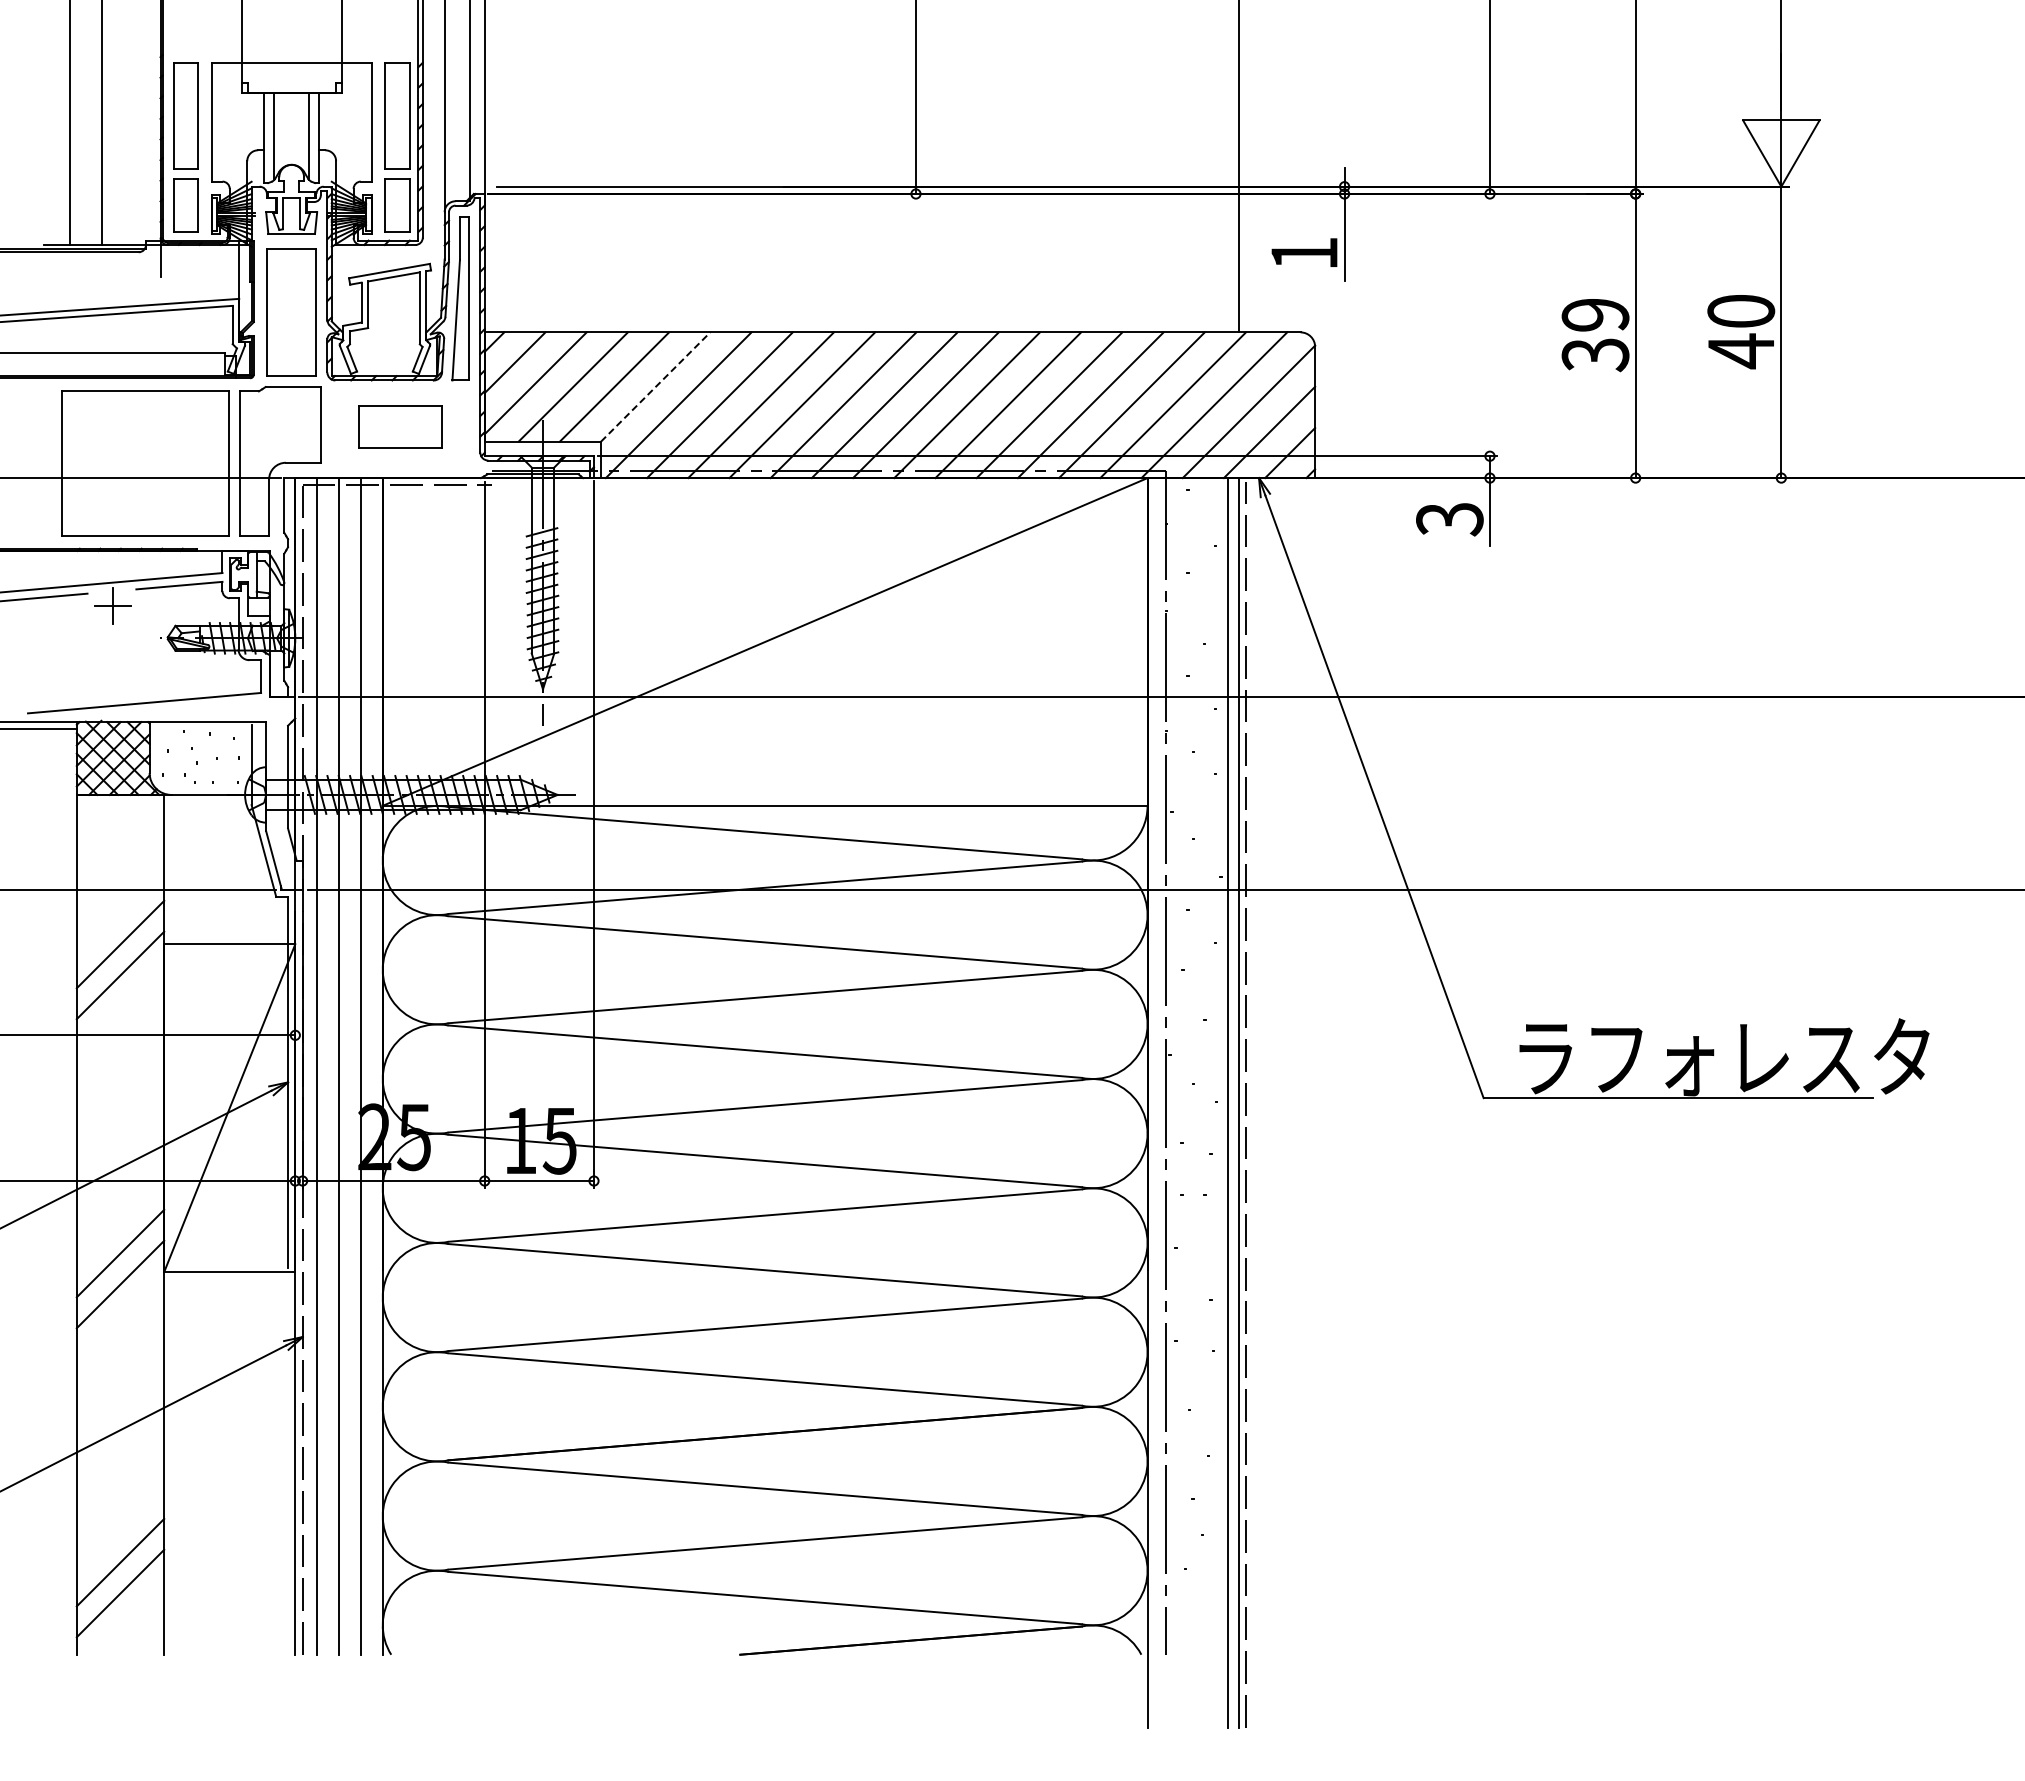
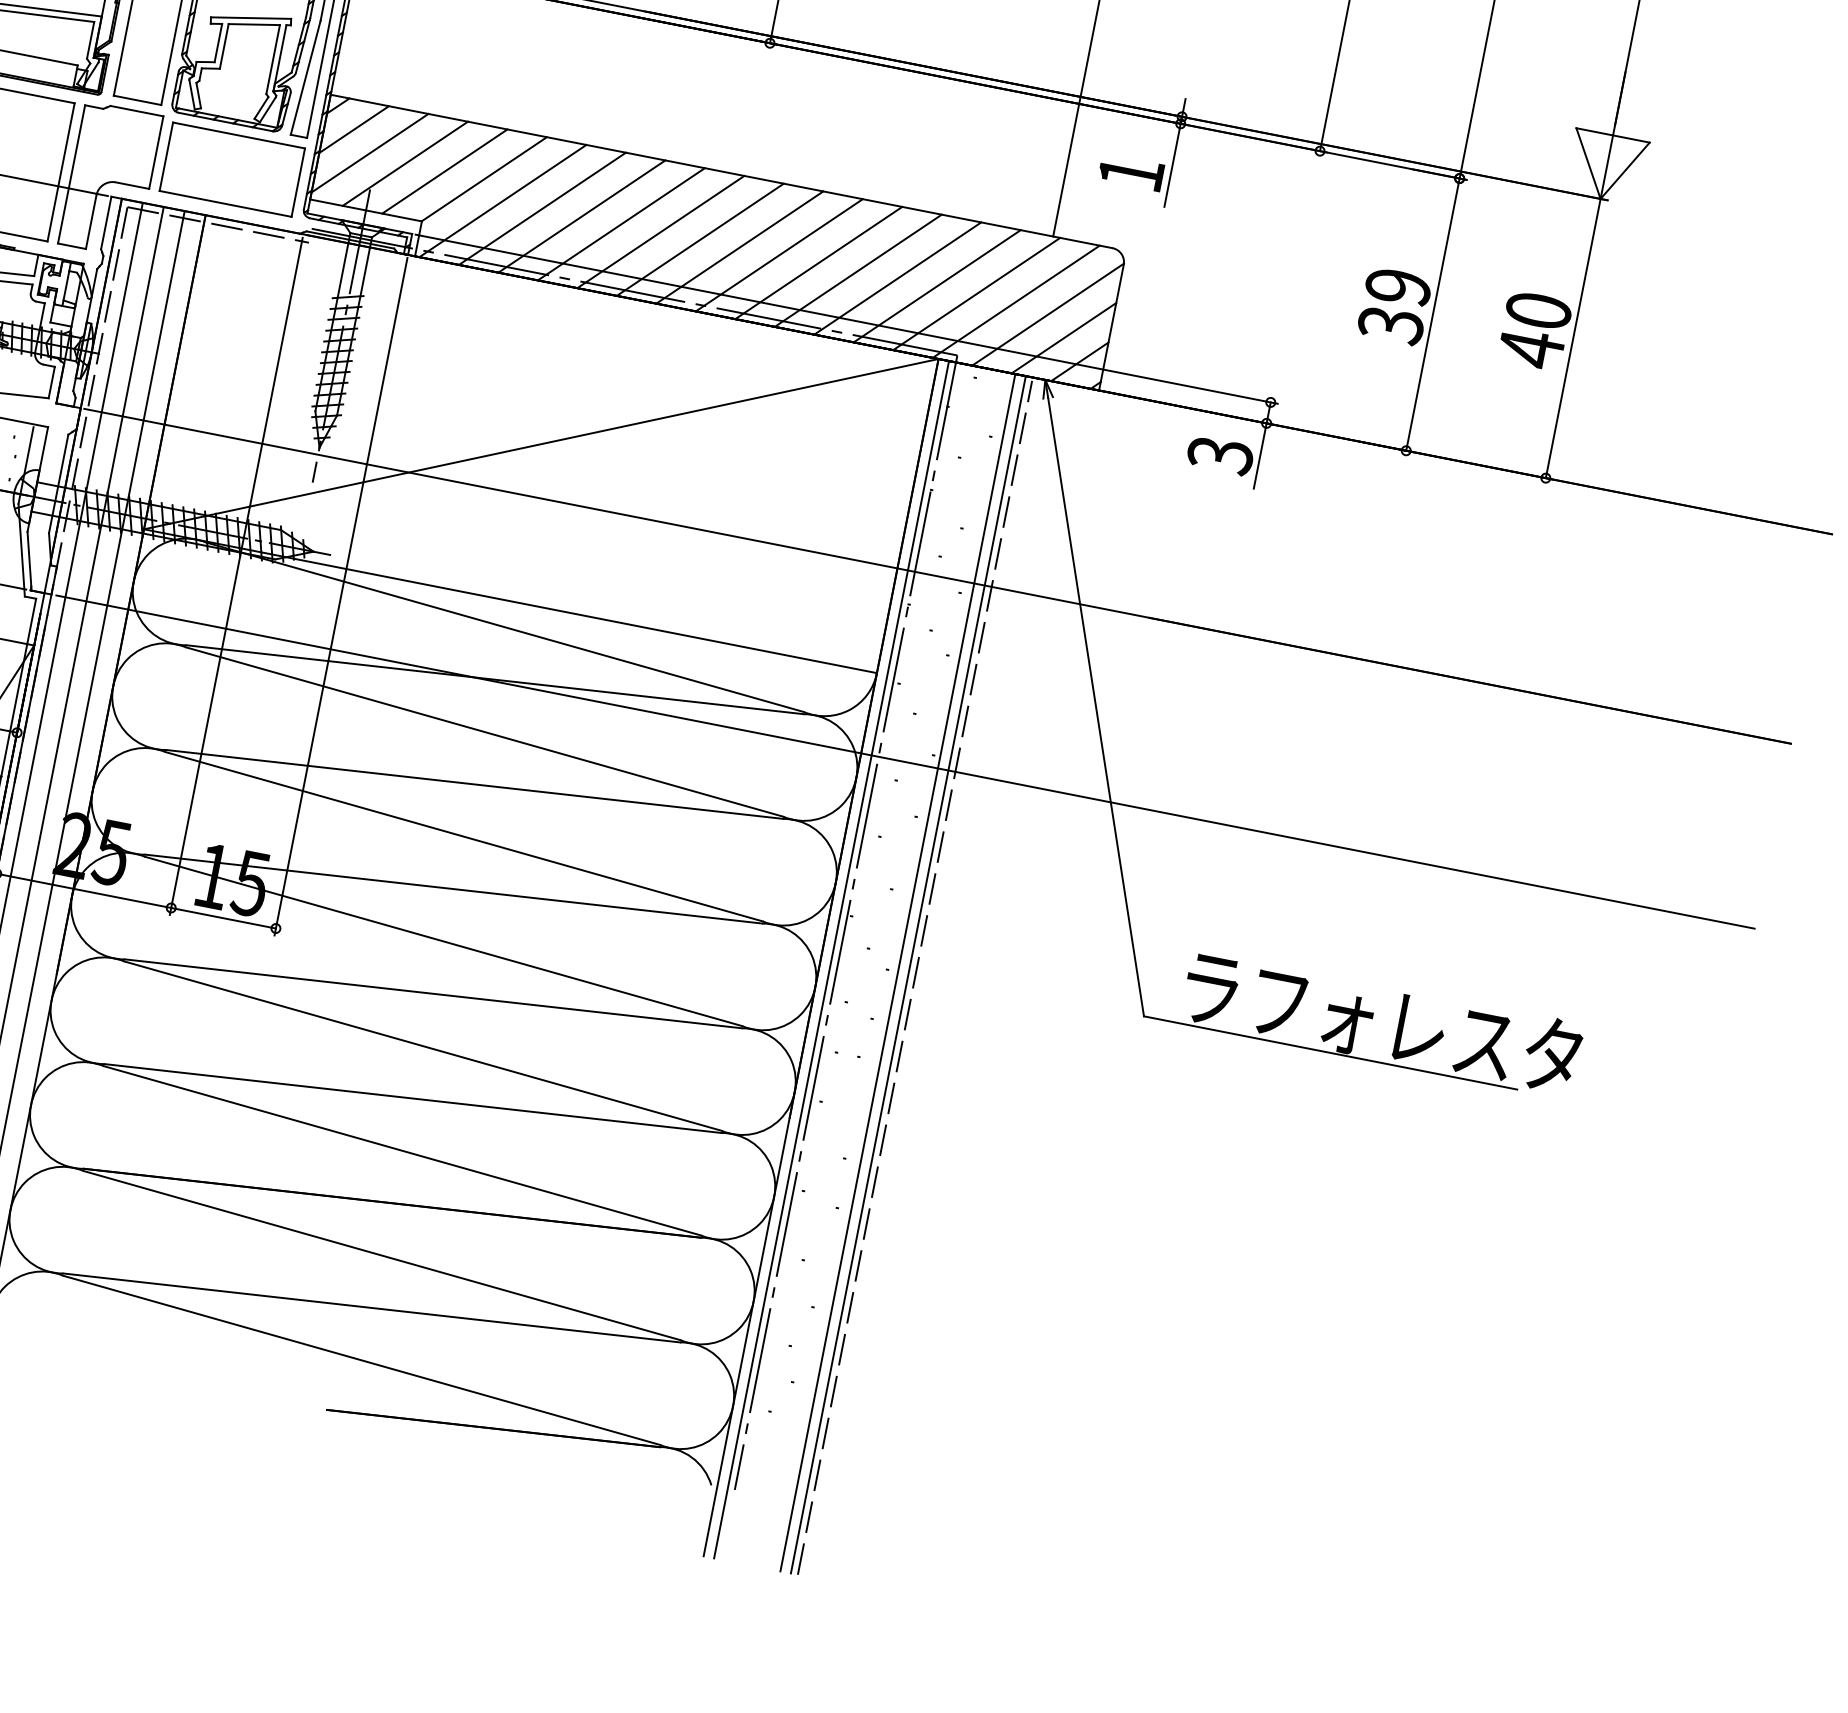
line: (656, 386) -> (485, 178), dashed -> solid
part: (400, 426) -> (232, 169), size x1.67
line: (1158, 1102) -> (831, 959), added

